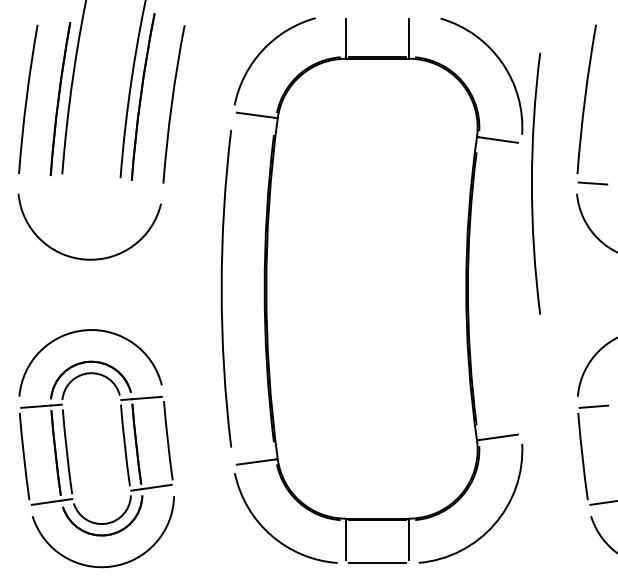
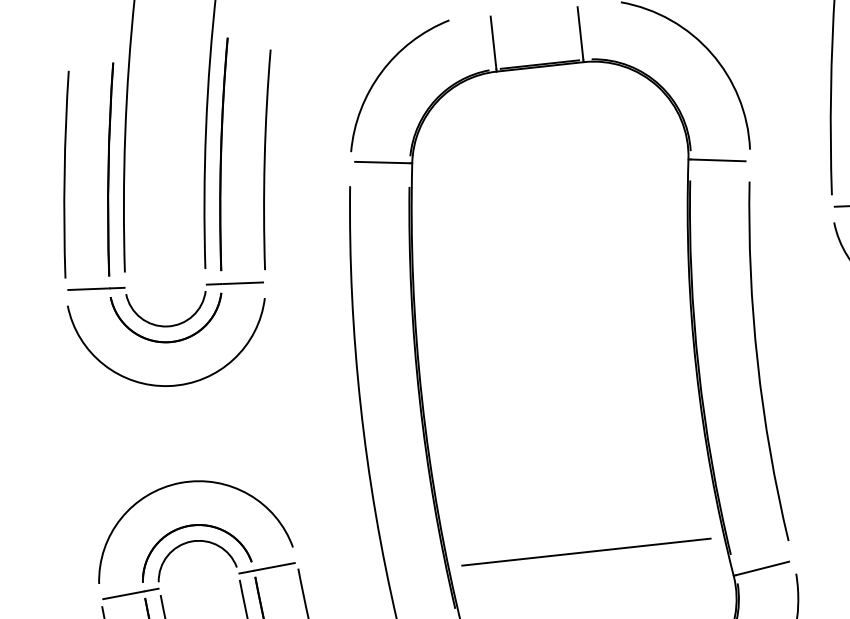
arc: (532, 183) -> (758, 362), moved
part: (90, 215) -> (169, 324), added
line: (372, 411) -> (585, 551), added

